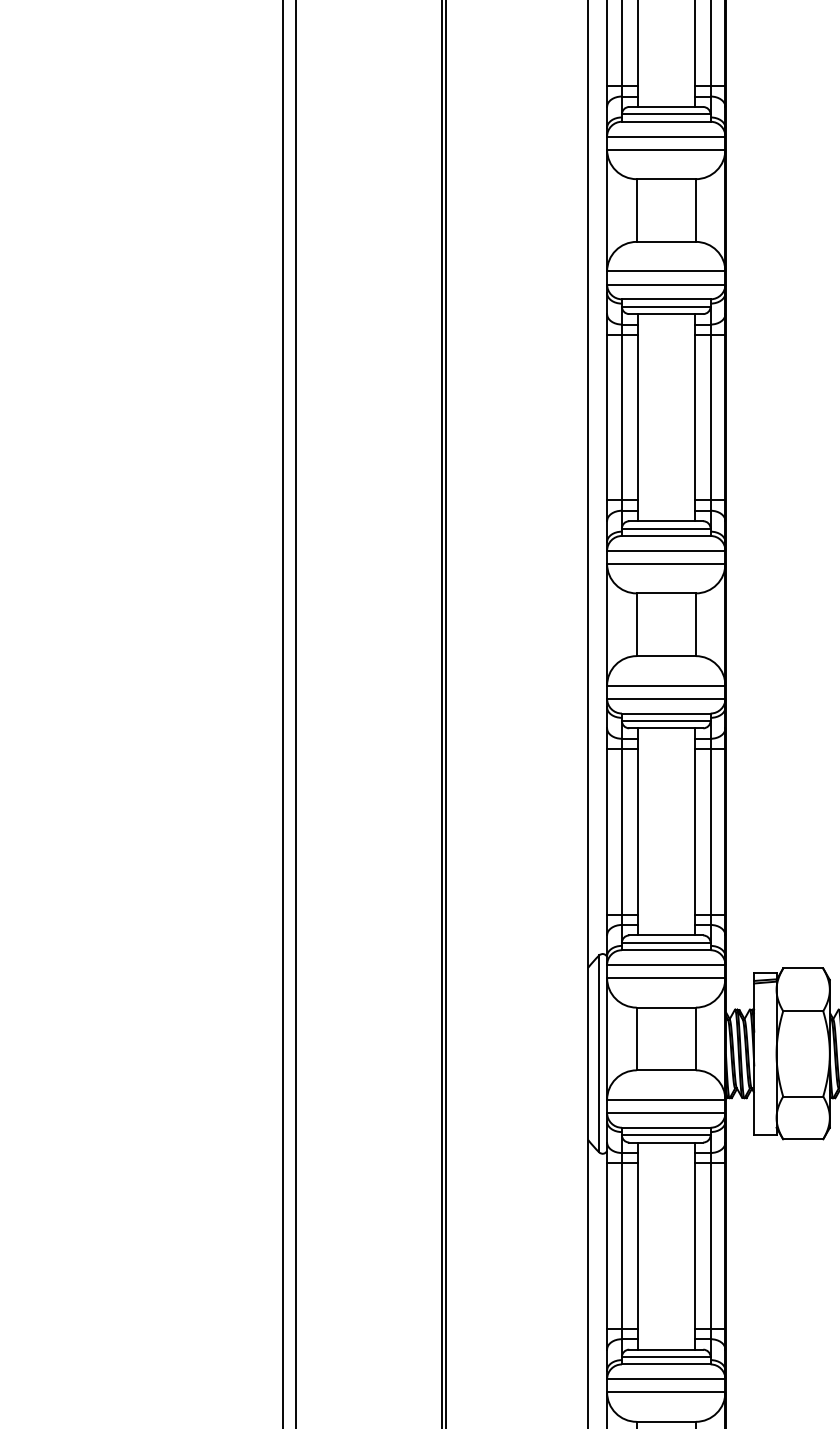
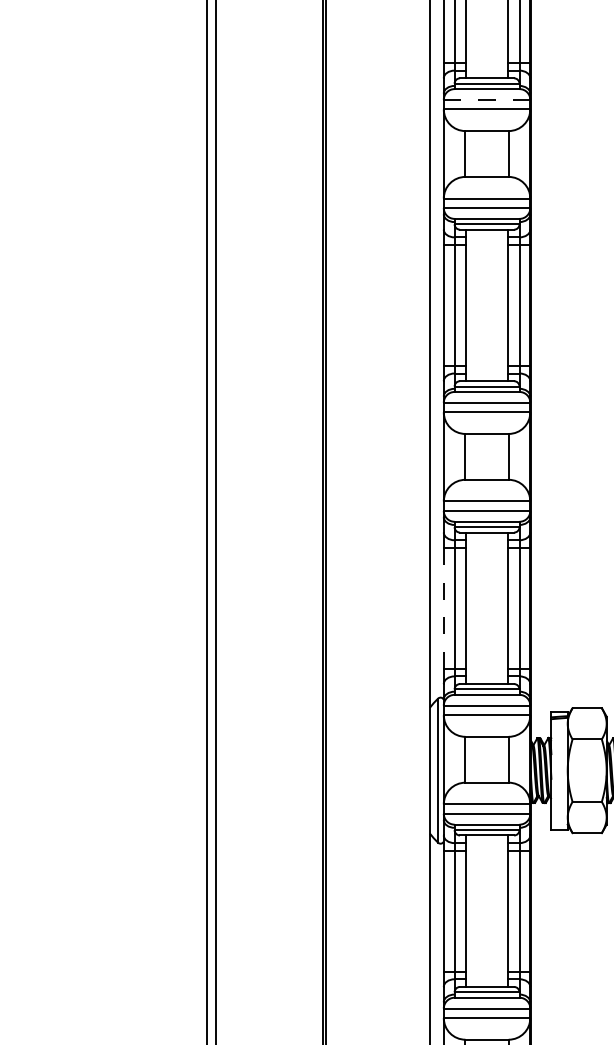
line: (665, 136) -> (486, 99), solid -> dashed
line: (607, 831) -> (444, 608), solid -> dashed

